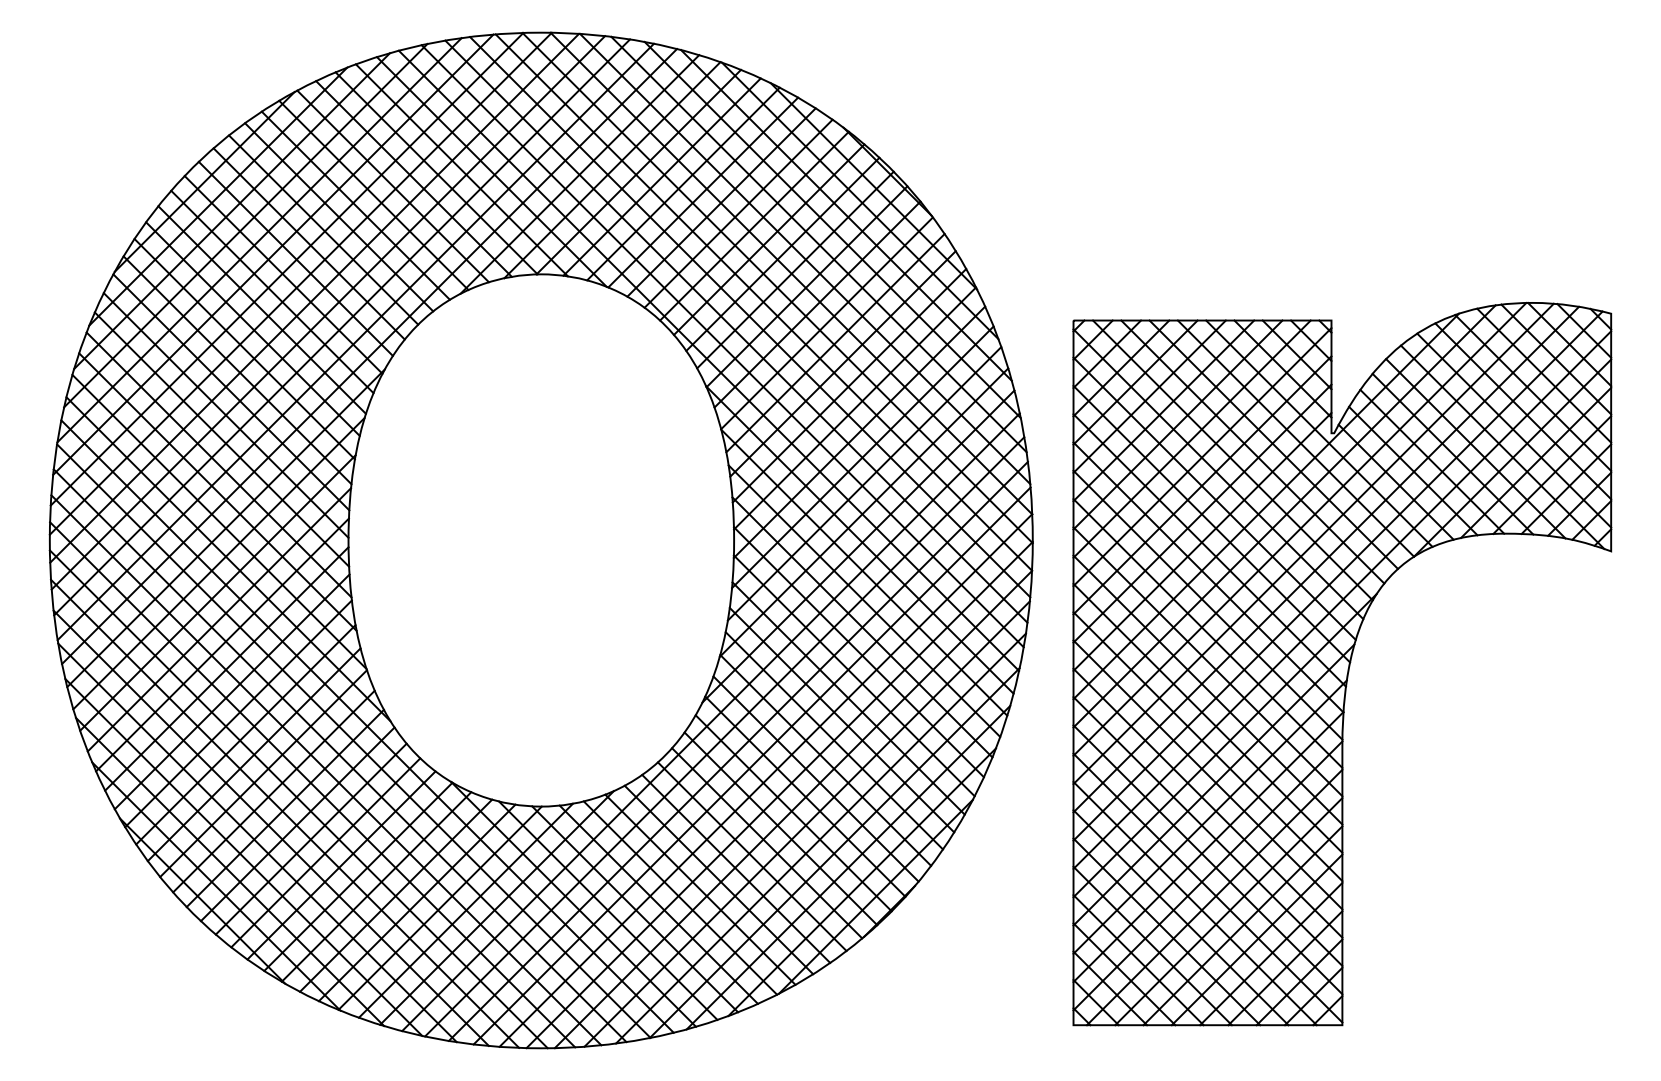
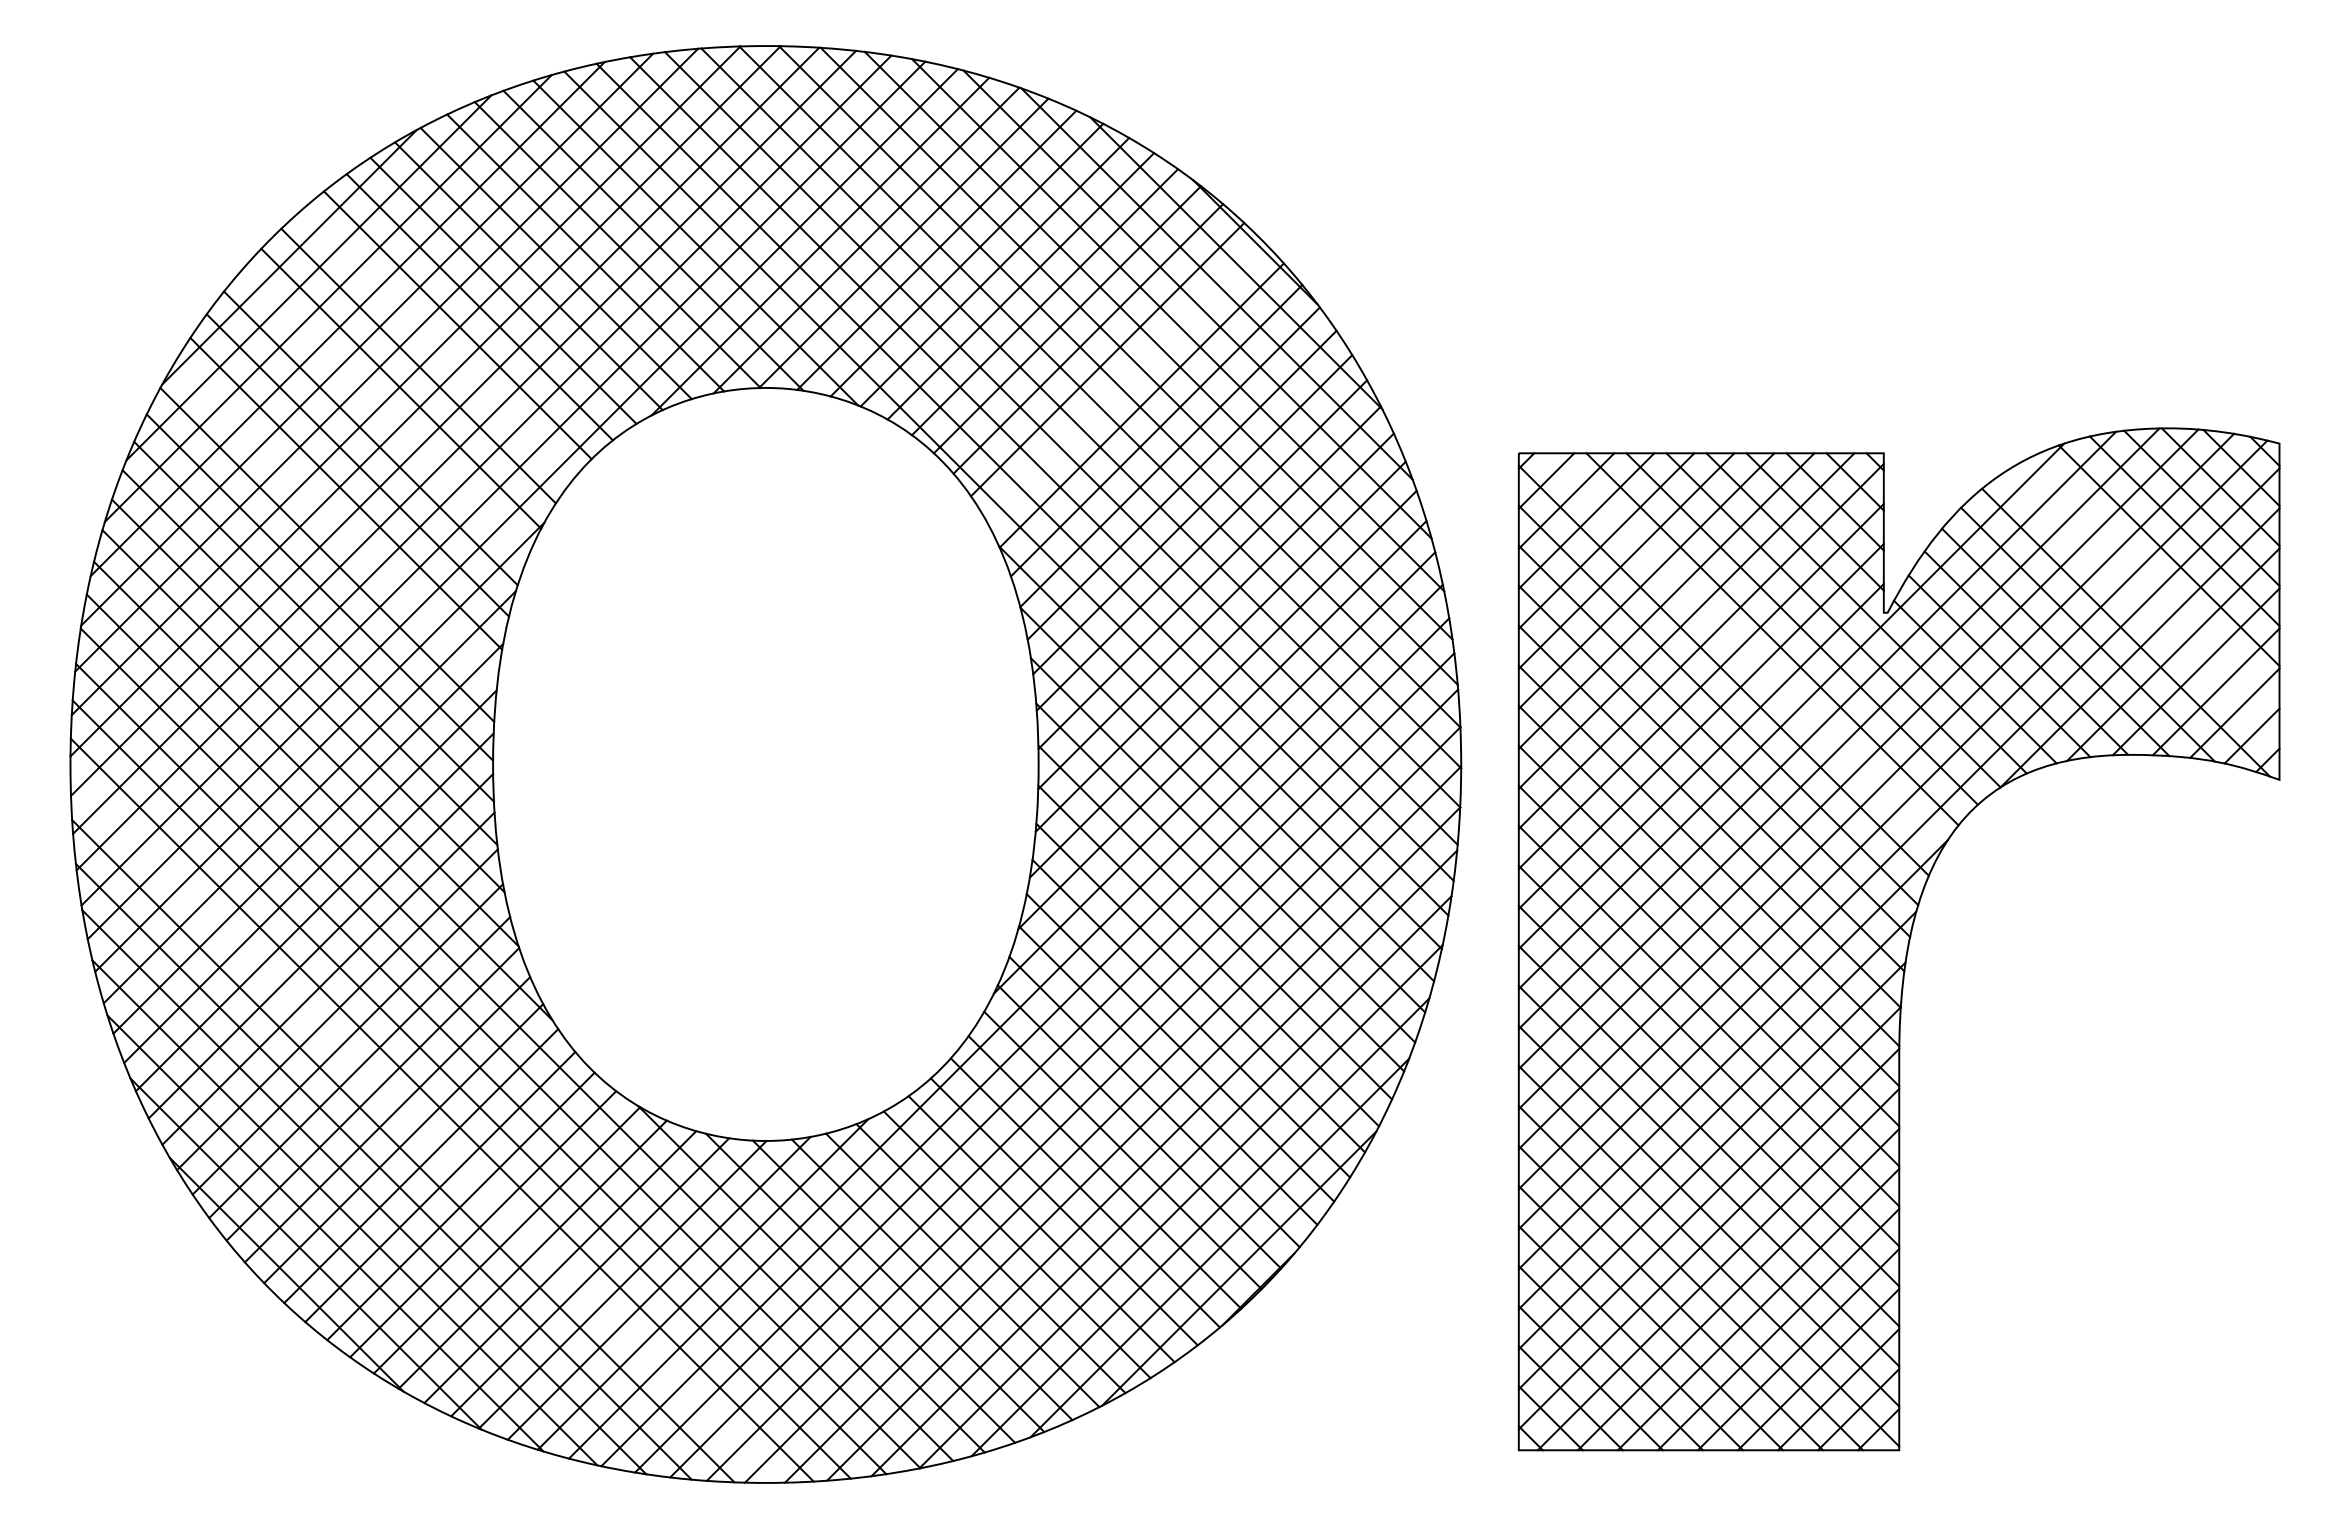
line: (309, 243) -> (437, 344), removed
line: (795, 269) -> (1125, 381), removed
line: (272, 291) -> (385, 412), removed
line: (237, 370) -> (335, 523), removed
line: (1522, 411) -> (2154, 581), removed
line: (1514, 430) -> (2142, 608), removed
line: (1233, 460) -> (1744, 651), removed
line: (298, 799) -> (422, 1130), removed

